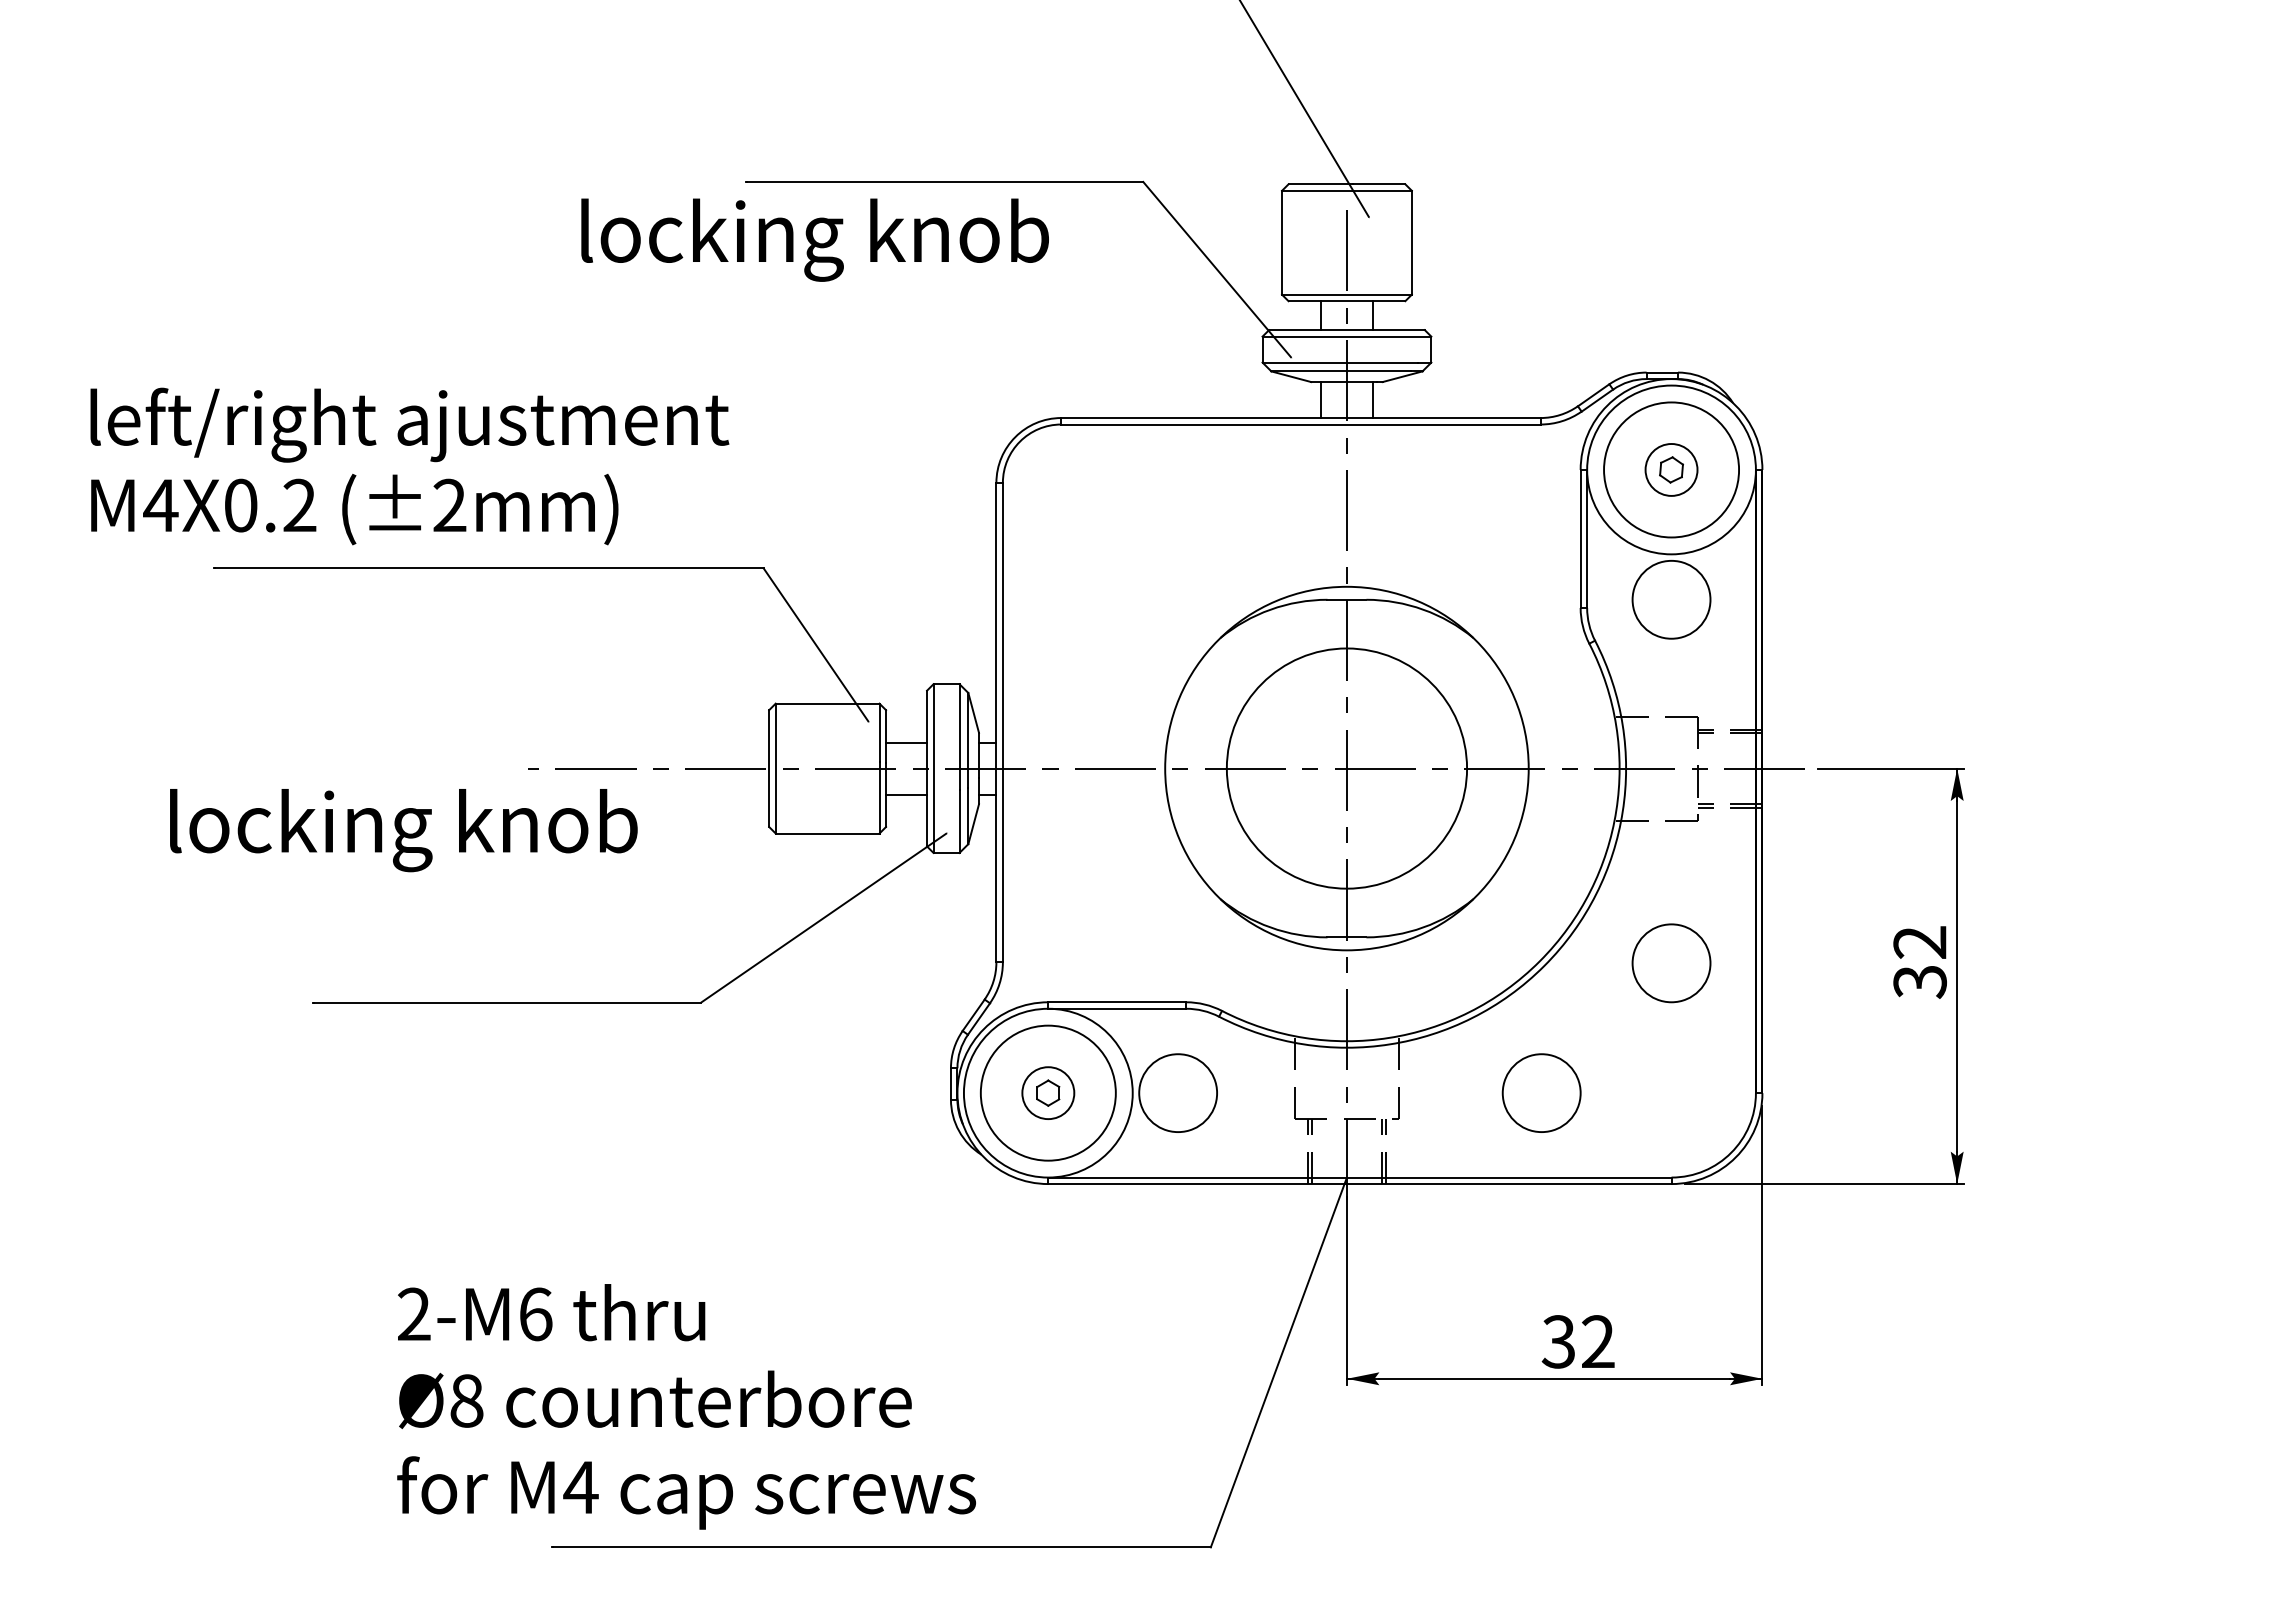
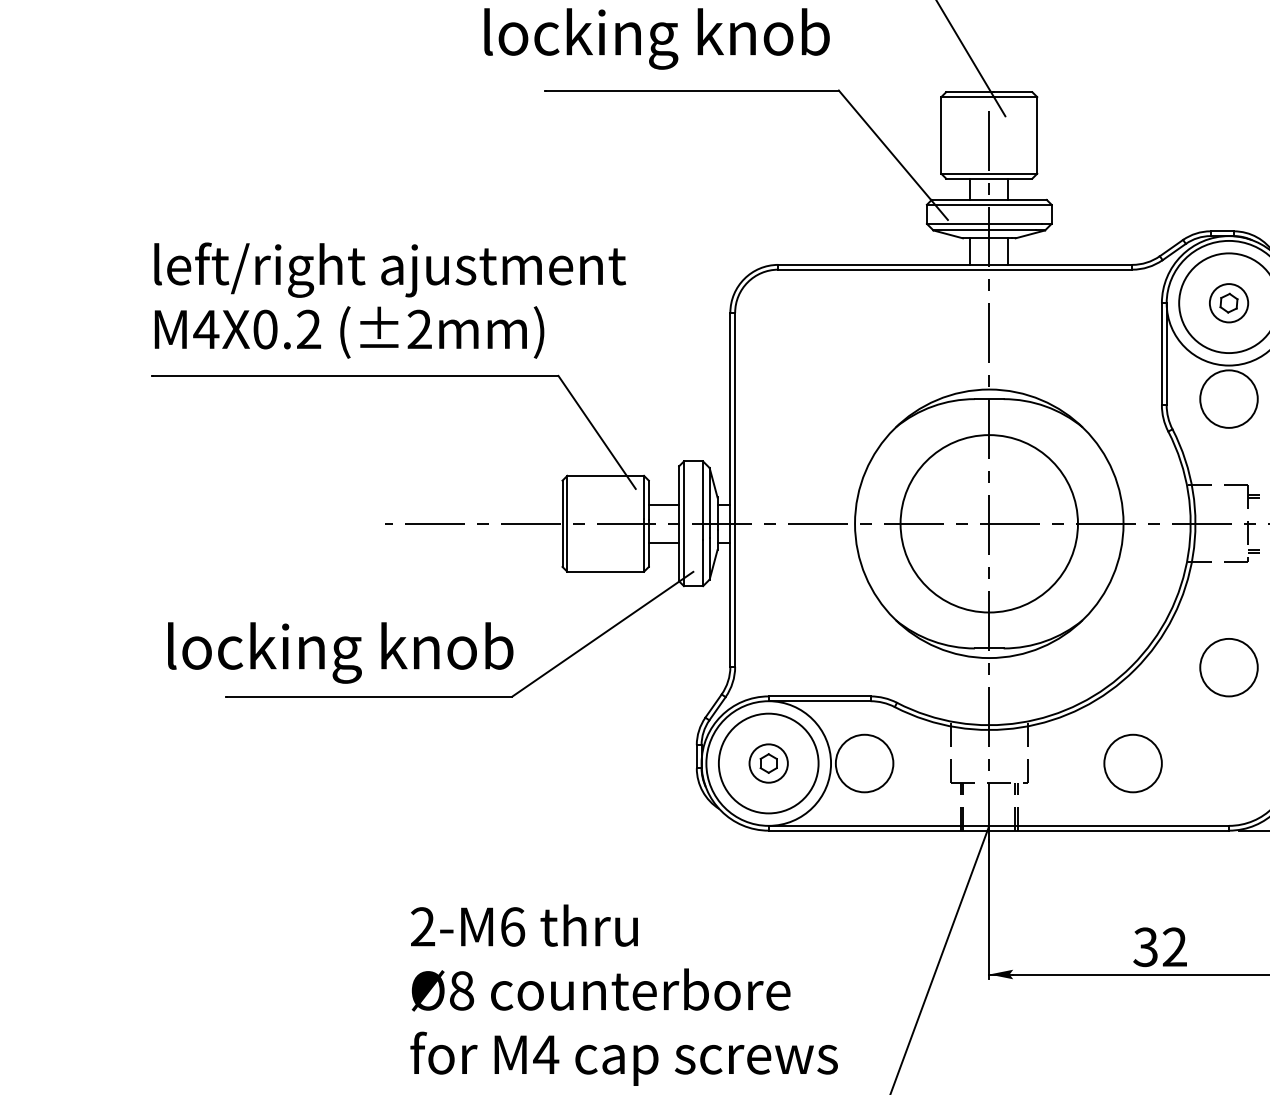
text: (814, 239) -> (656, 38), moved
text: (409, 466) -> (389, 300), moved
text: (403, 830) -> (340, 653), moved
text: (686, 1406) -> (624, 994), moved

